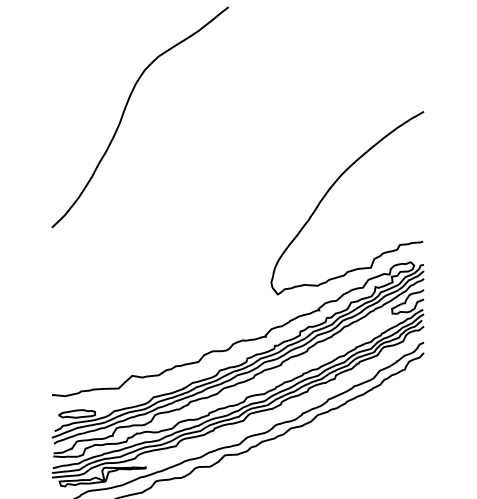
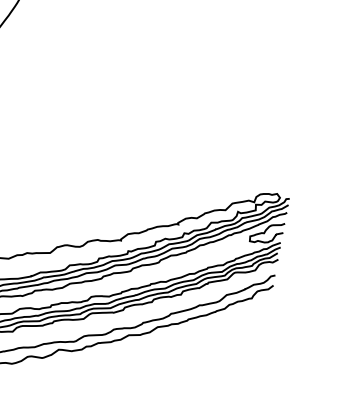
curve: (332, 187) -> (214, 106), removed

